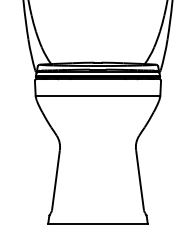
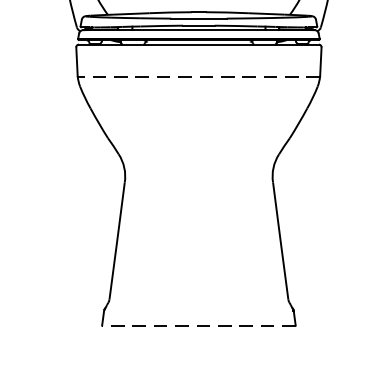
line: (97, 95) -> (197, 76), solid -> dashed
line: (97, 223) -> (197, 324), solid -> dashed

